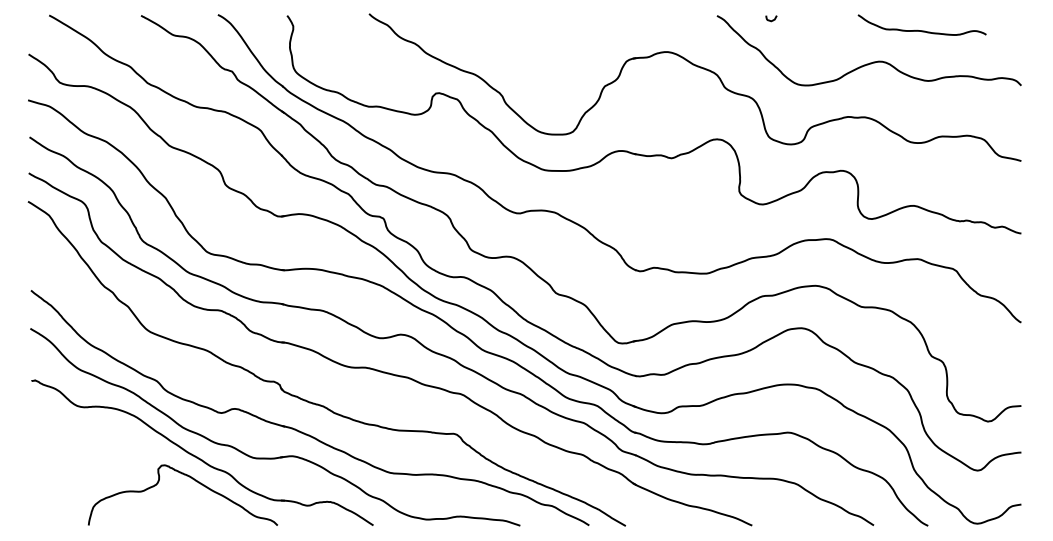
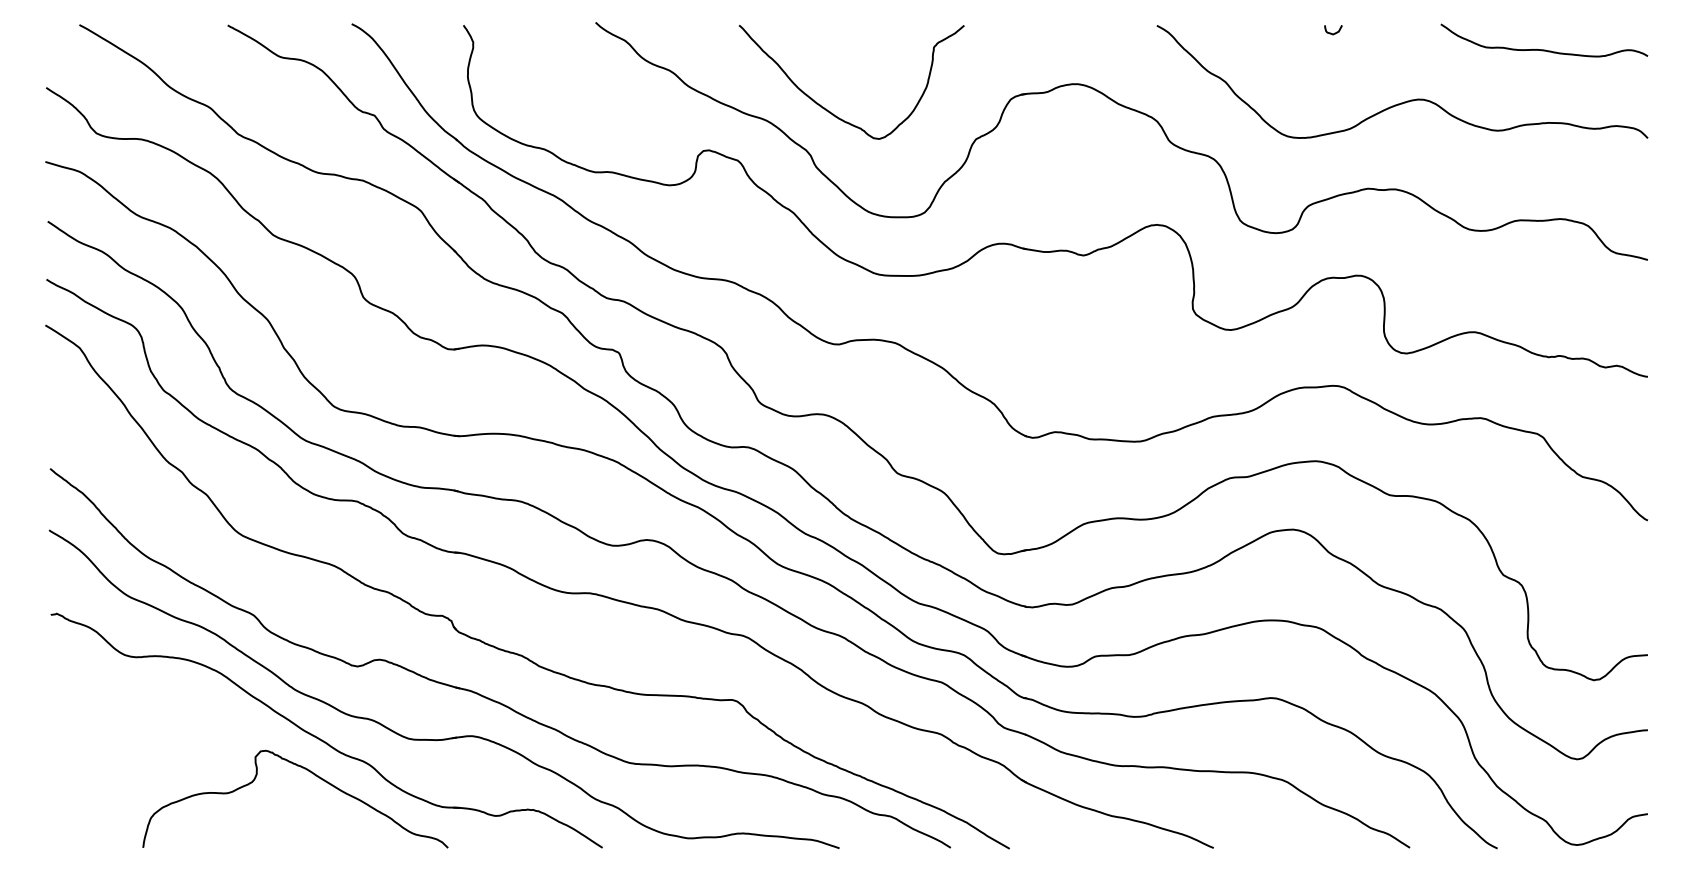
curve: (772, 19) -> (1335, 31), moved
curve: (921, 30) -> (1543, 49), moved
curve: (516, 69) -> (833, 112), added

